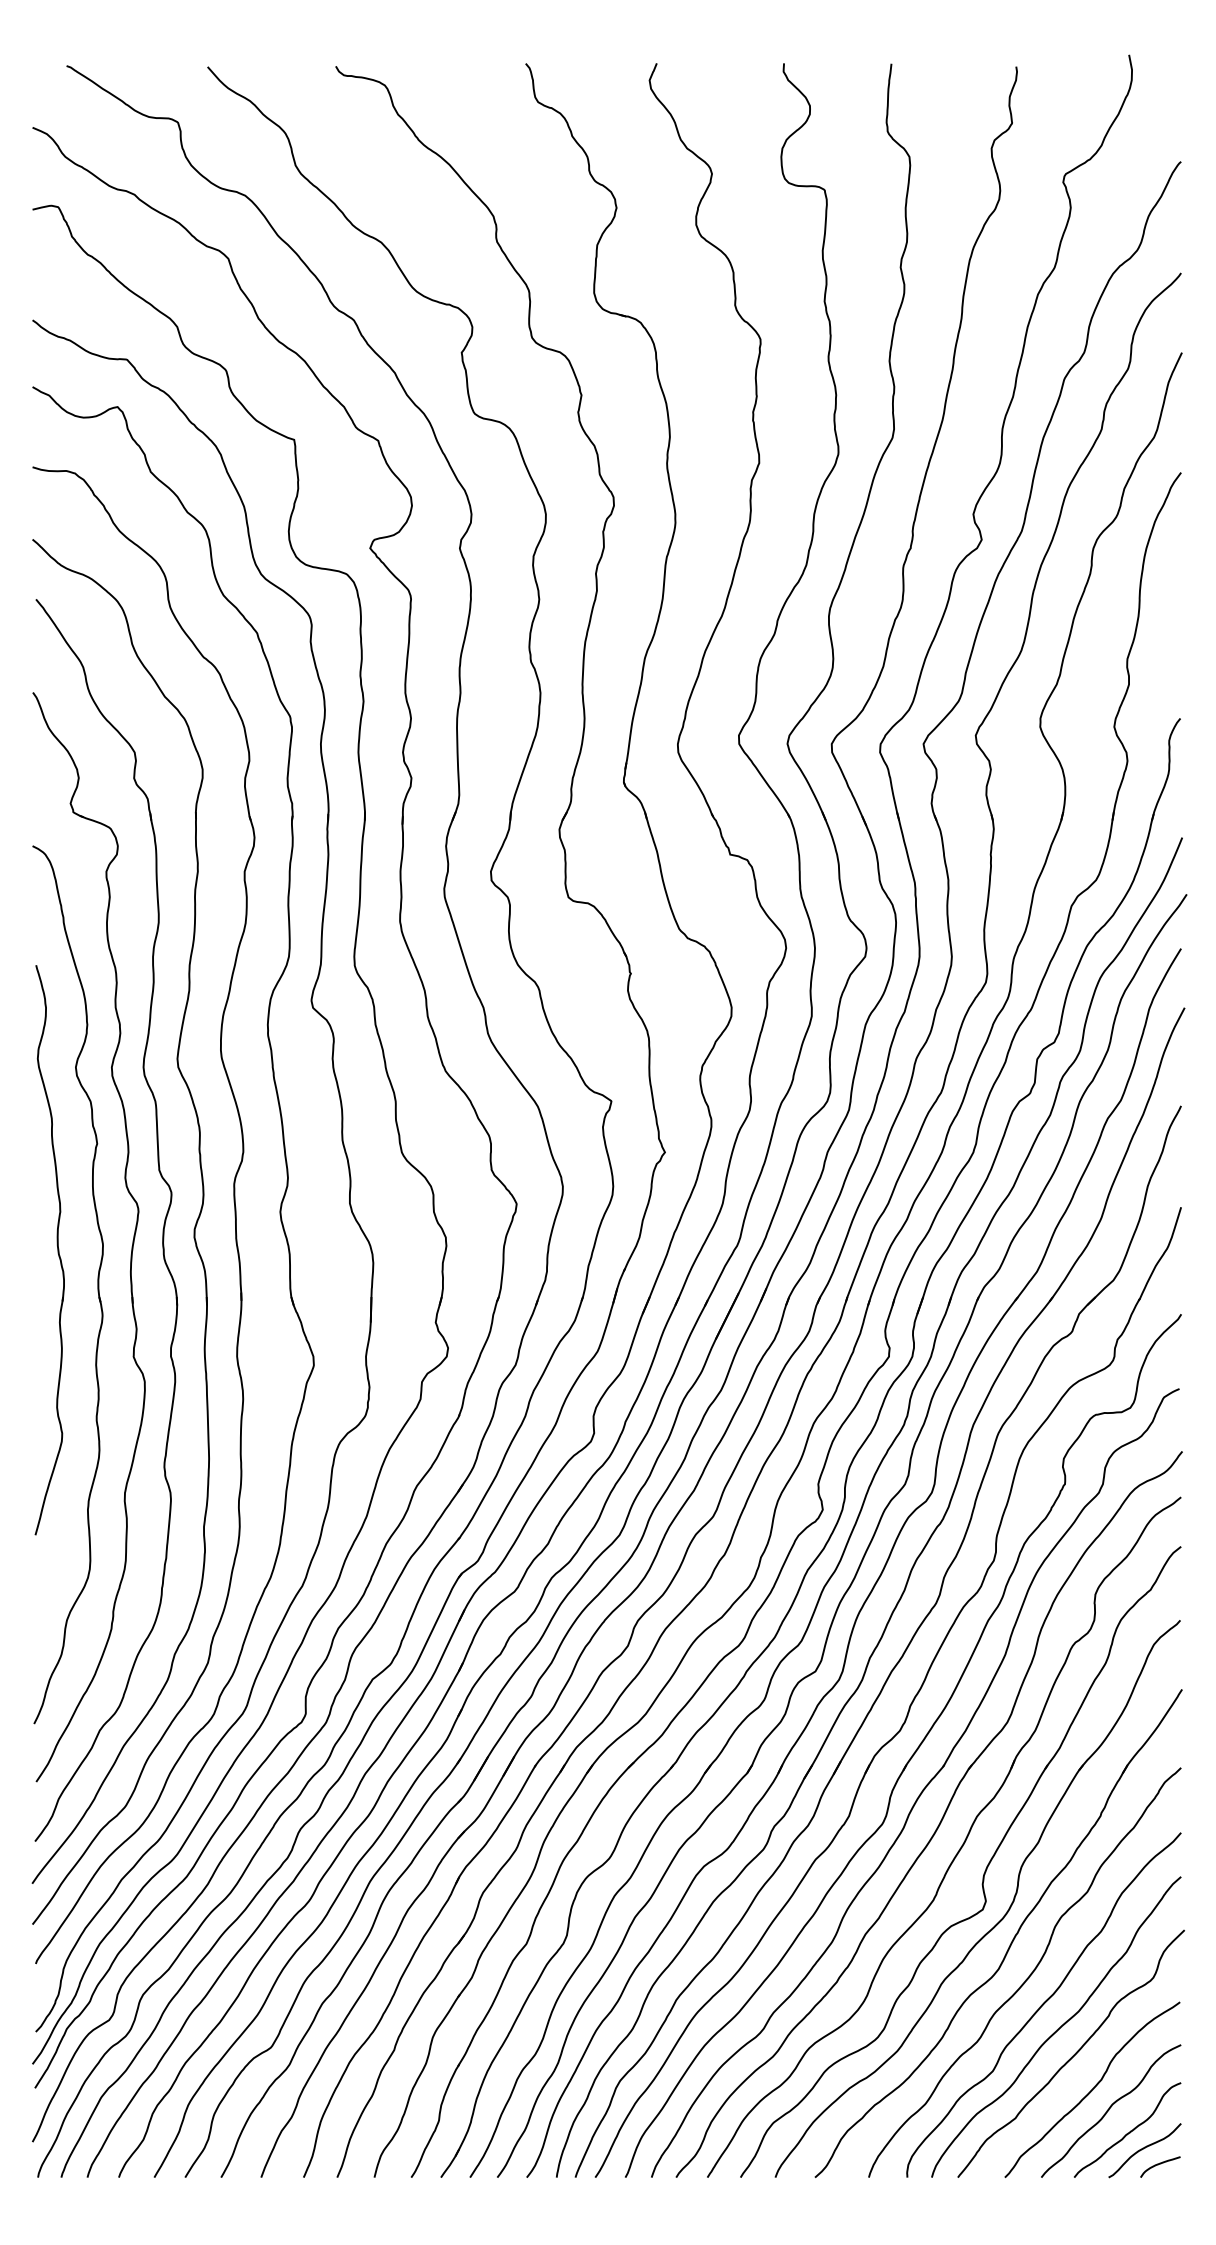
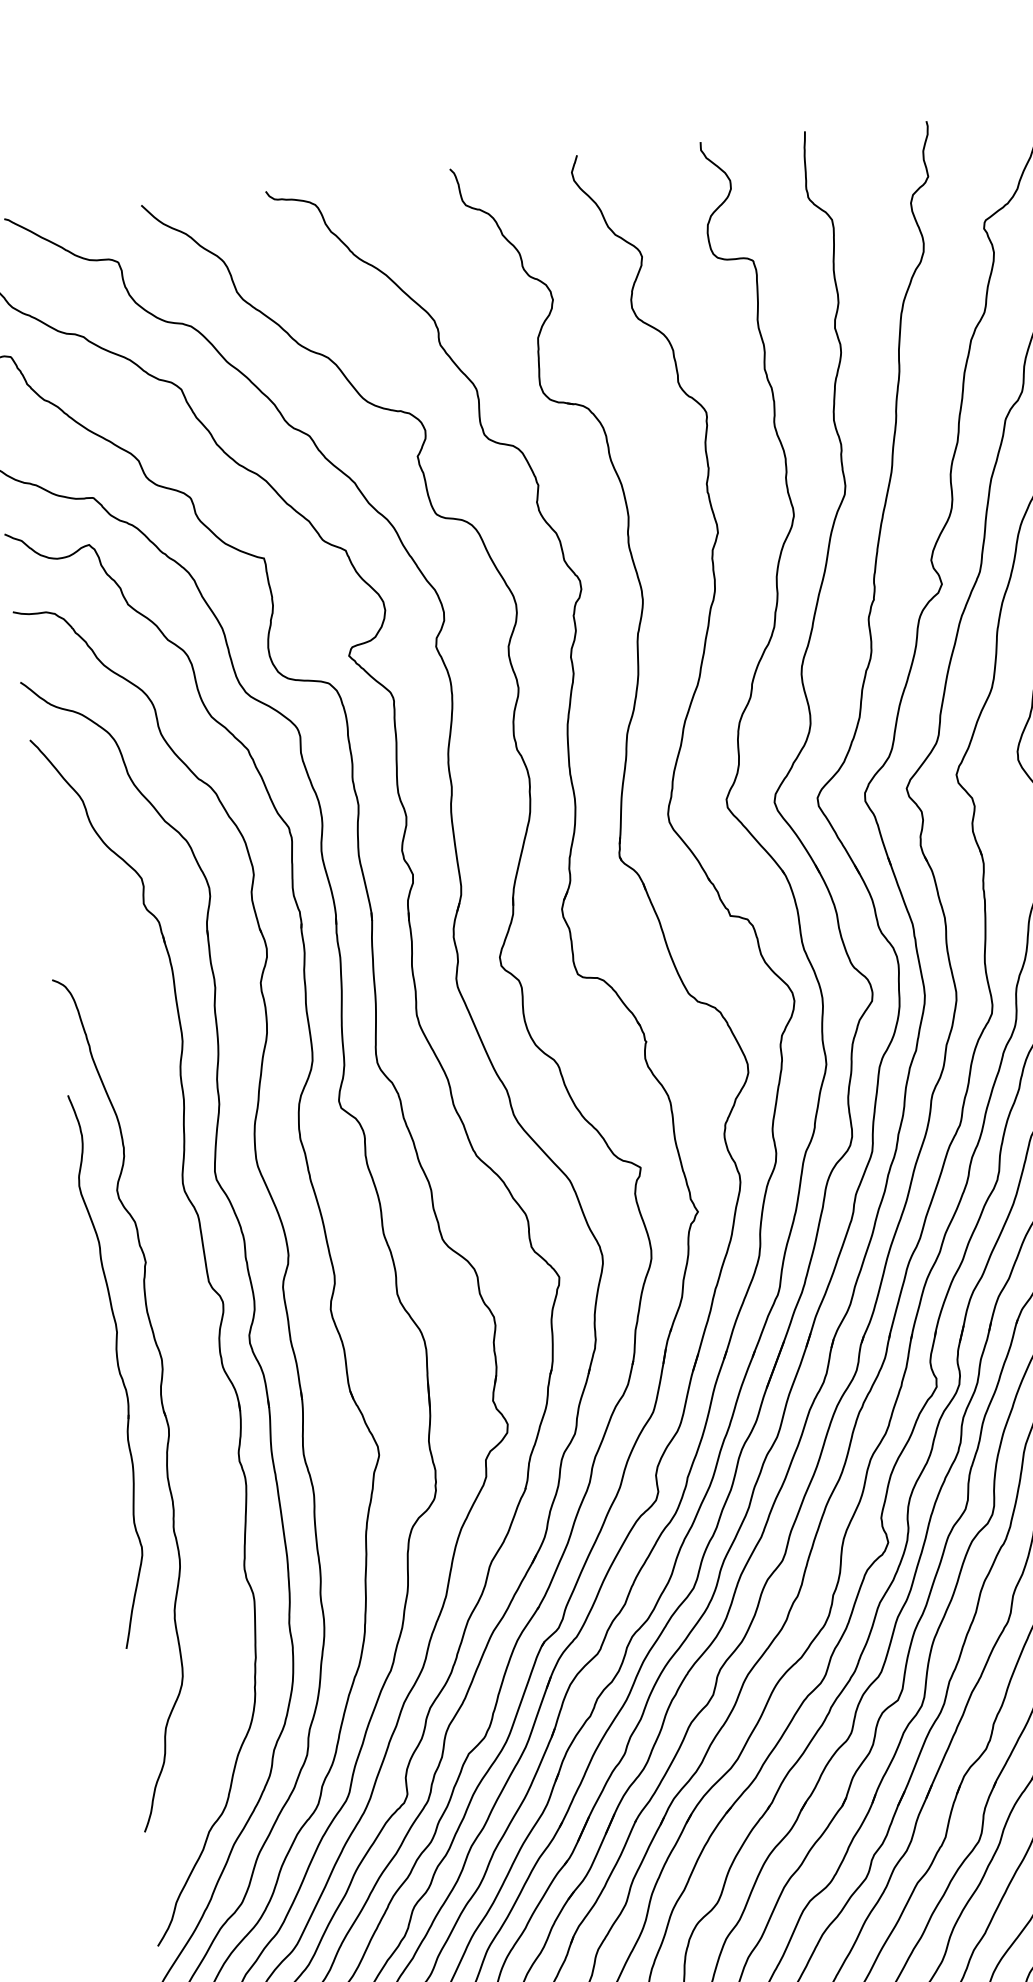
part: (131, 1246) -> (189, 1358), removed

